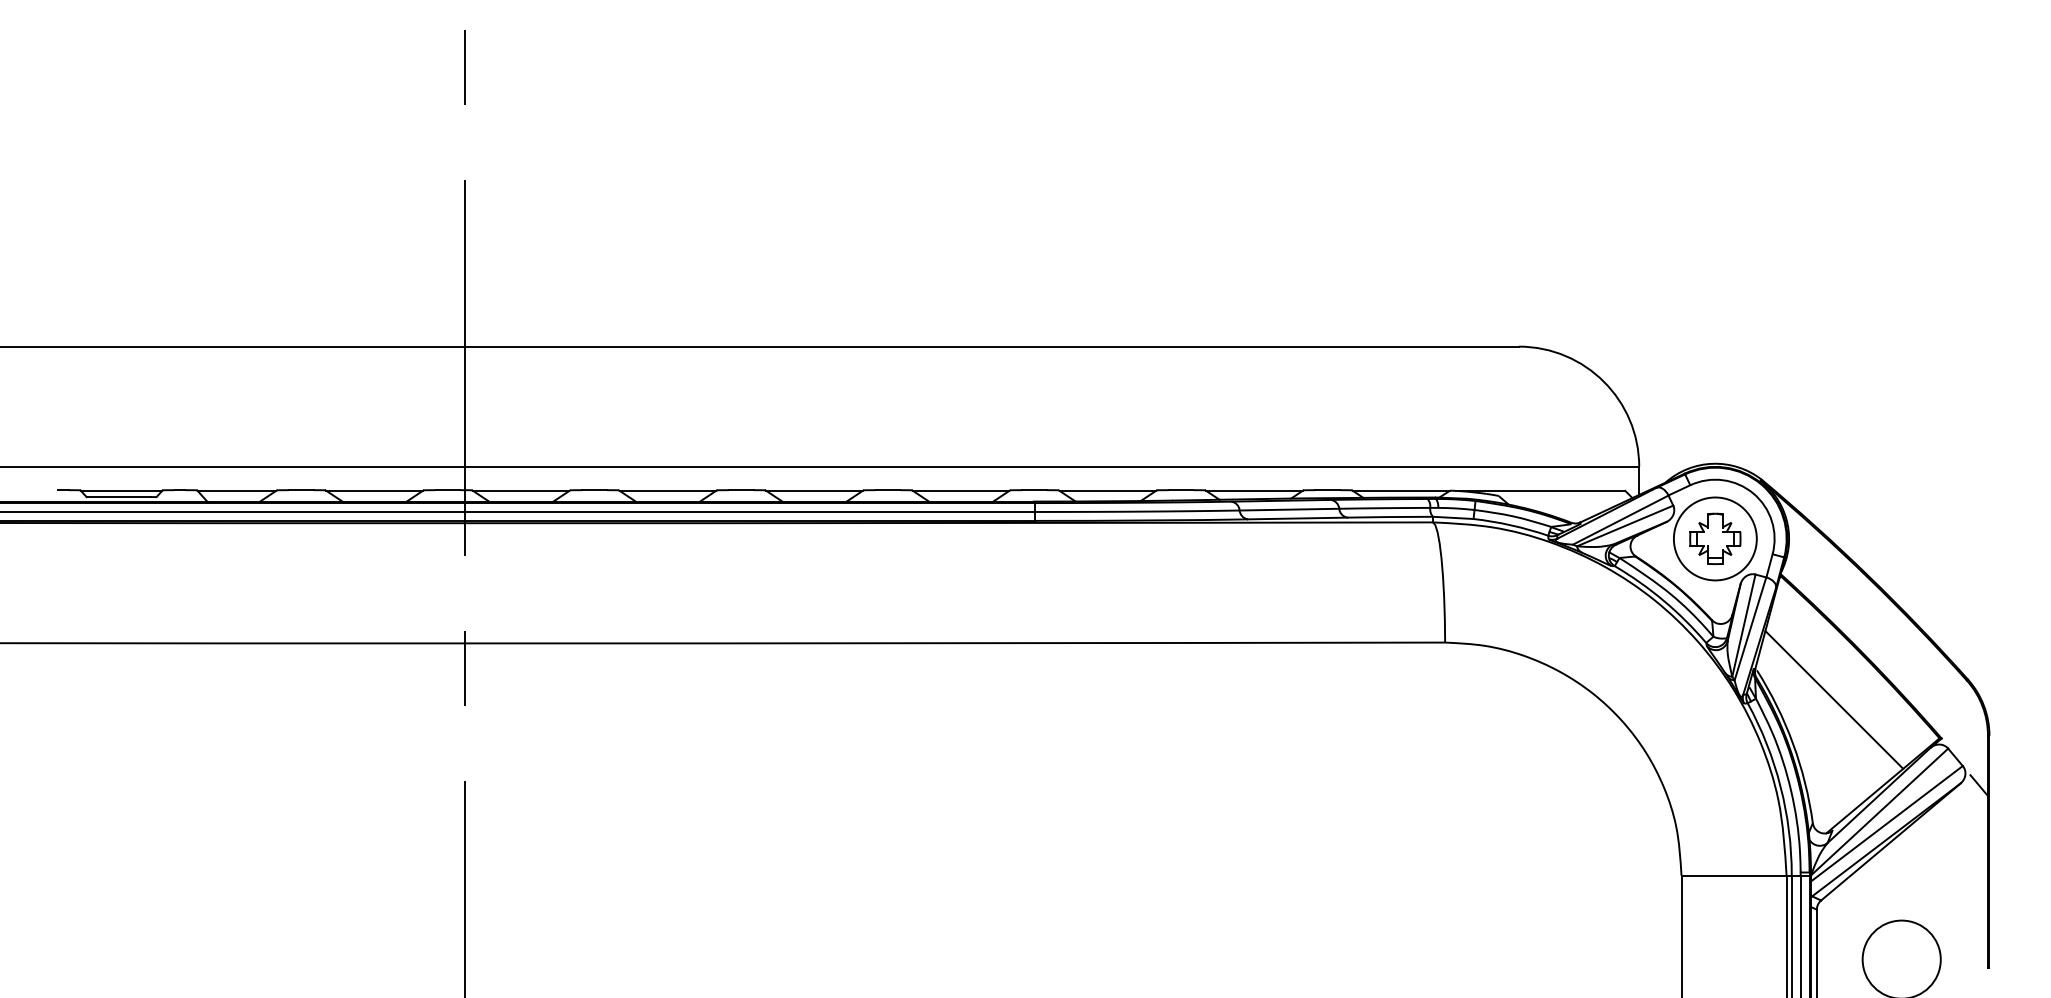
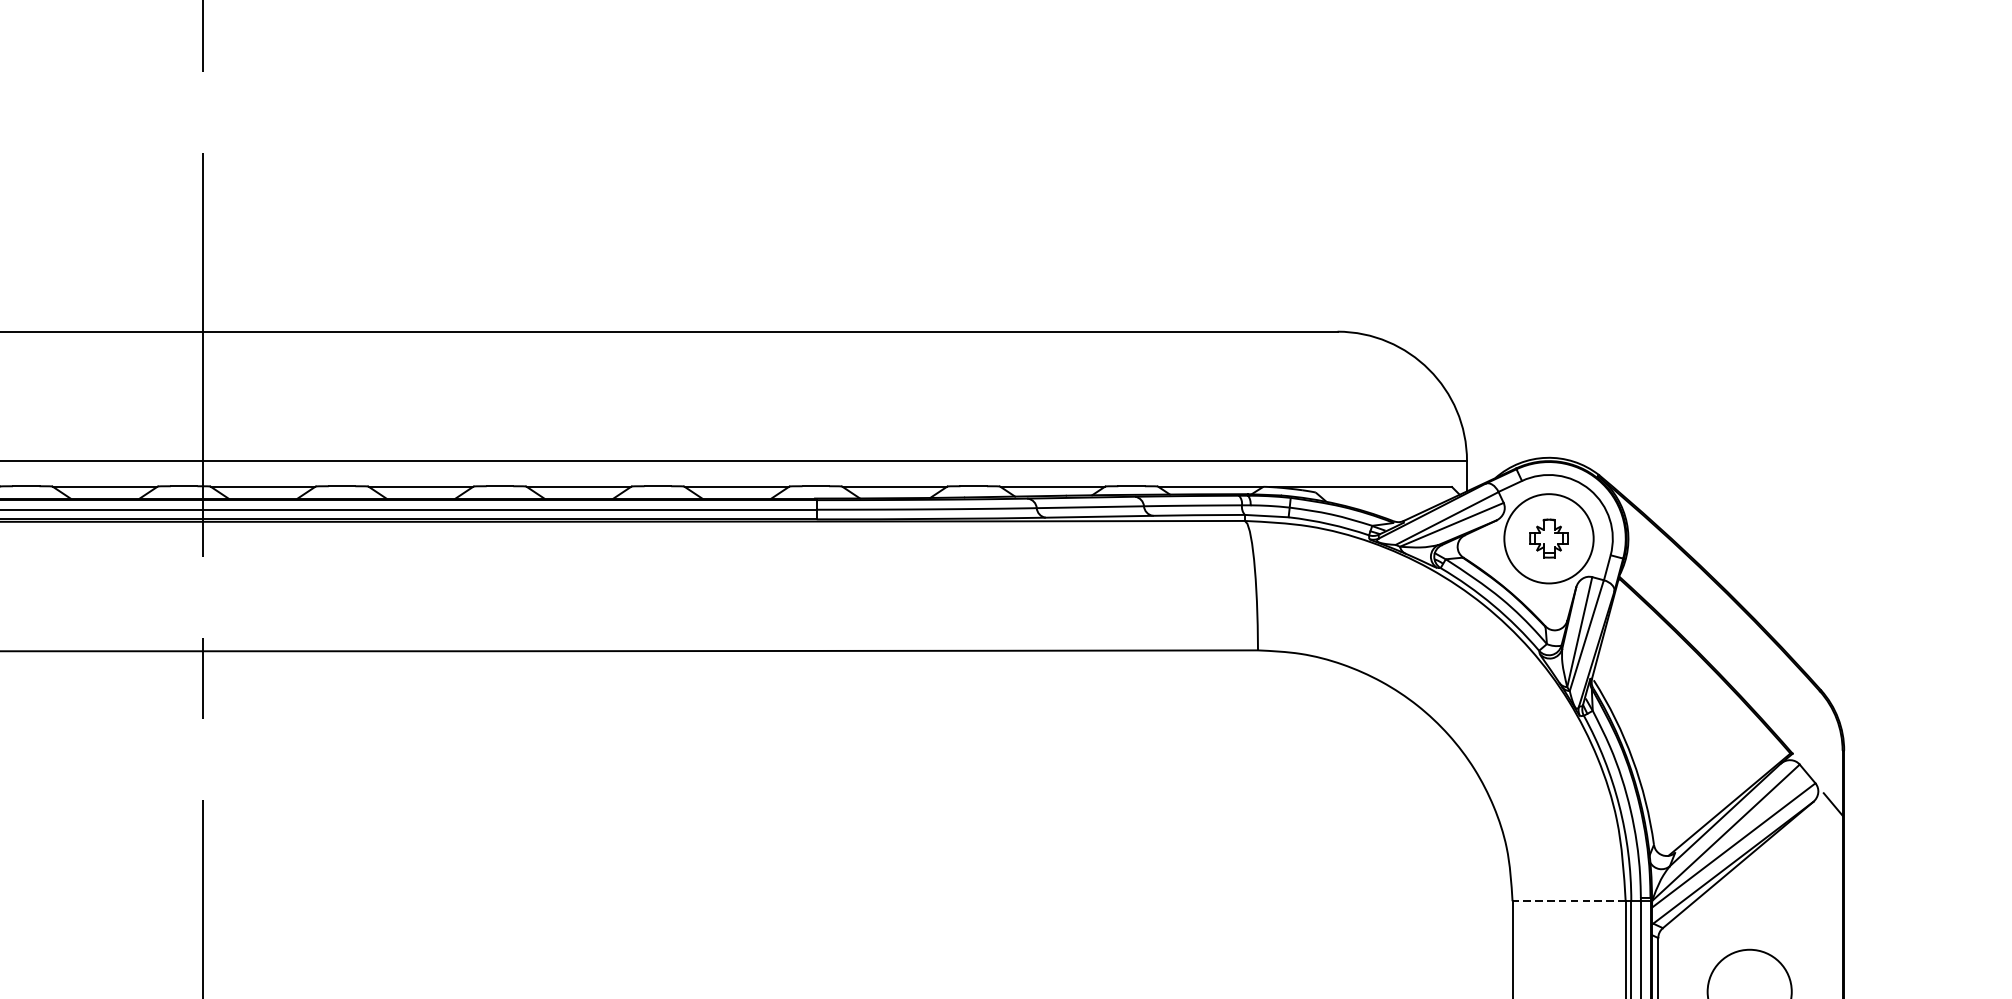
part: (1715, 538) -> (1549, 538), size x0.7
line: (1834, 699) -> (1677, 711), removed
line: (1734, 875) -> (1569, 901), solid -> dashed

